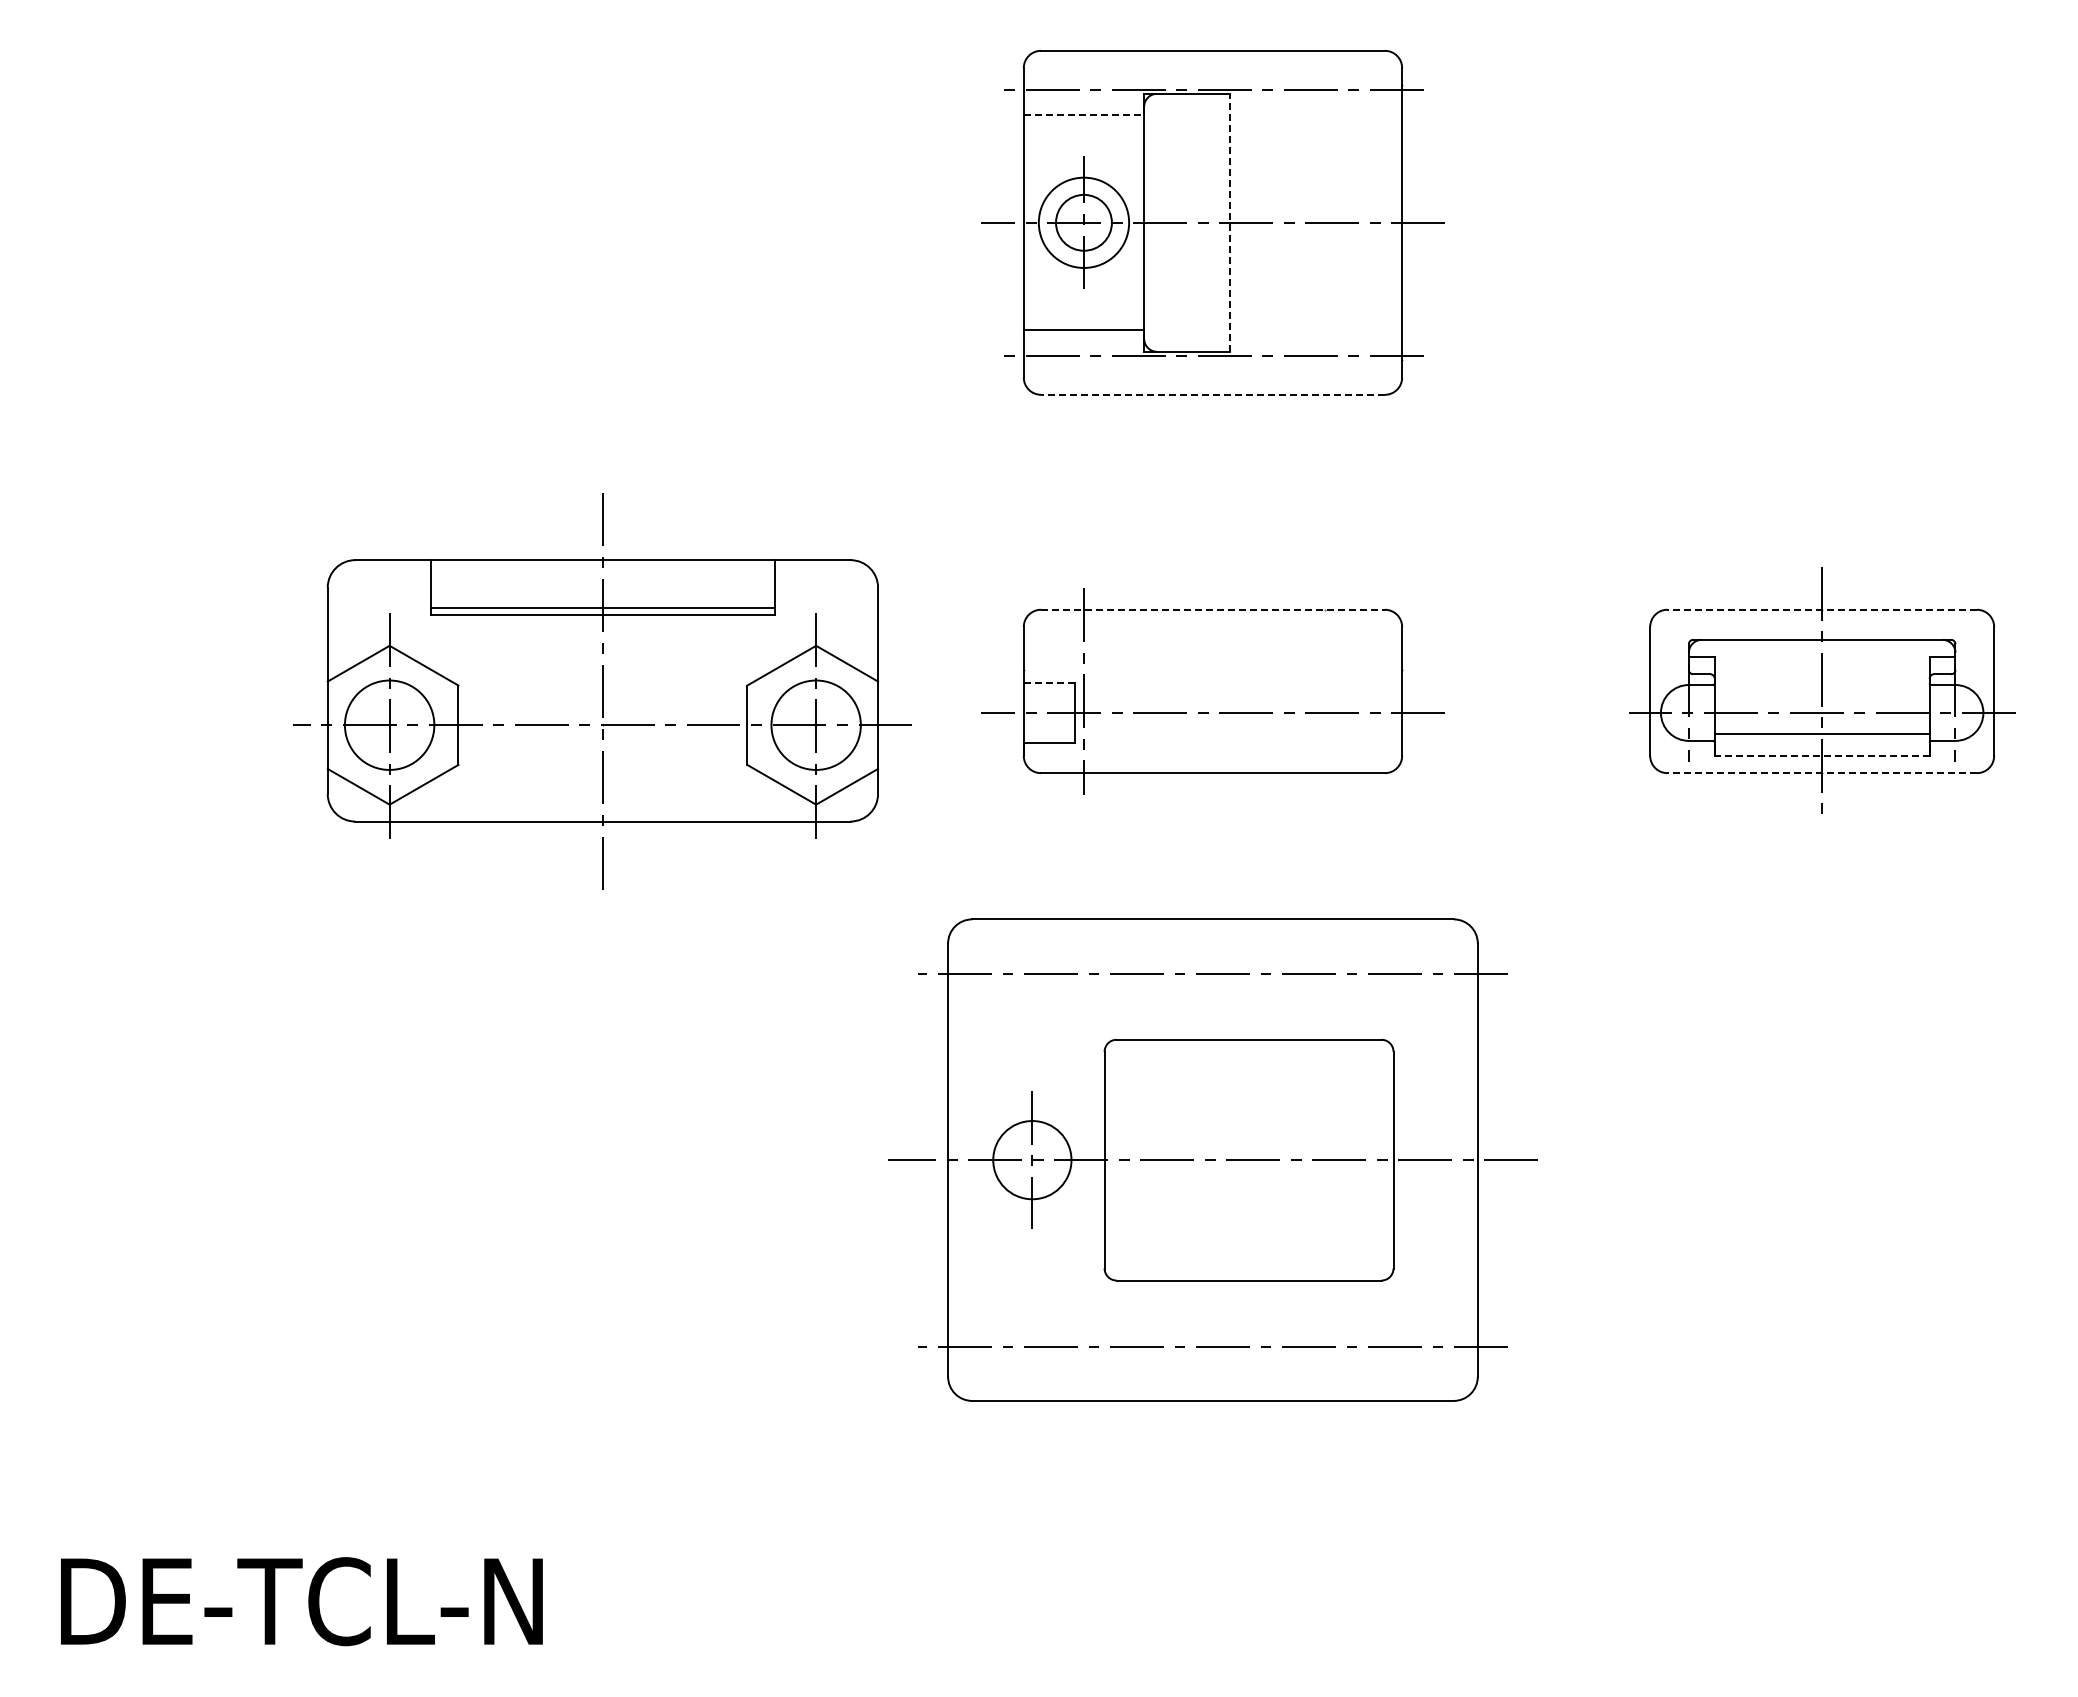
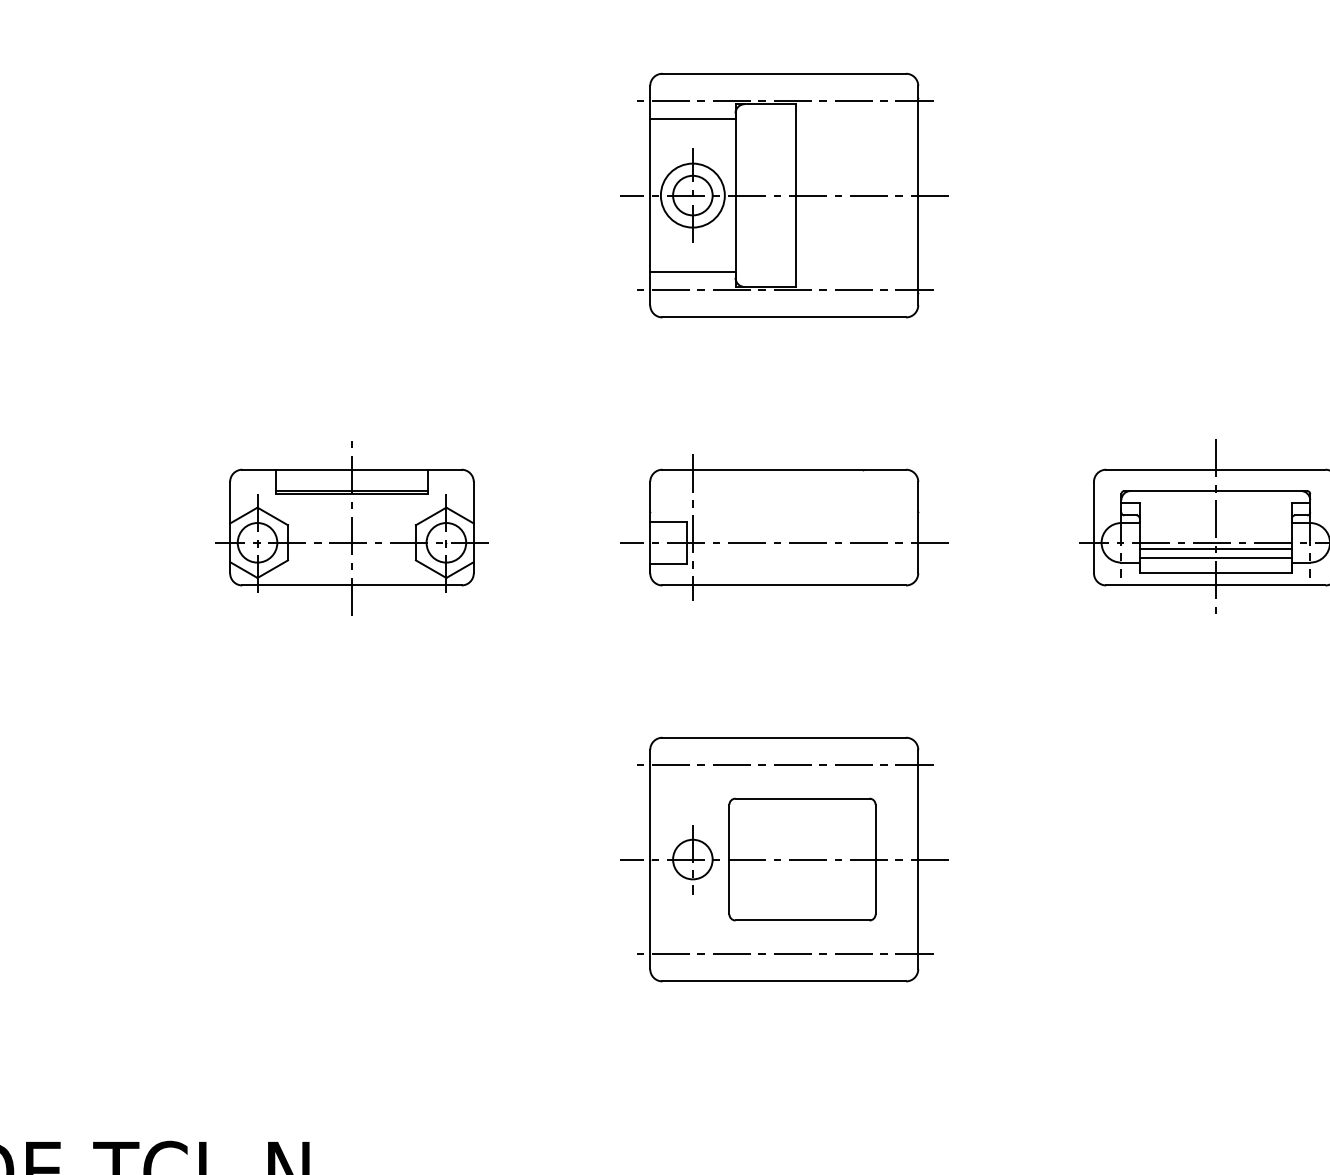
line: (1084, 115) -> (693, 119), dashed -> solid
line: (1230, 222) -> (796, 195), dashed -> solid
line: (1212, 394) -> (783, 317), dashed -> solid
line: (1212, 609) -> (783, 469), dashed -> solid
line: (1822, 609) -> (1216, 469), dashed -> solid
line: (1049, 683) -> (668, 521), dashed -> solid
part: (602, 692) -> (351, 528), size x0.62
line: (1821, 721) -> (1215, 548), added
line: (1821, 755) -> (1215, 572), dashed -> solid
line: (1822, 773) -> (1216, 585), dashed -> solid
part: (1212, 1159) -> (783, 859), size x0.71

